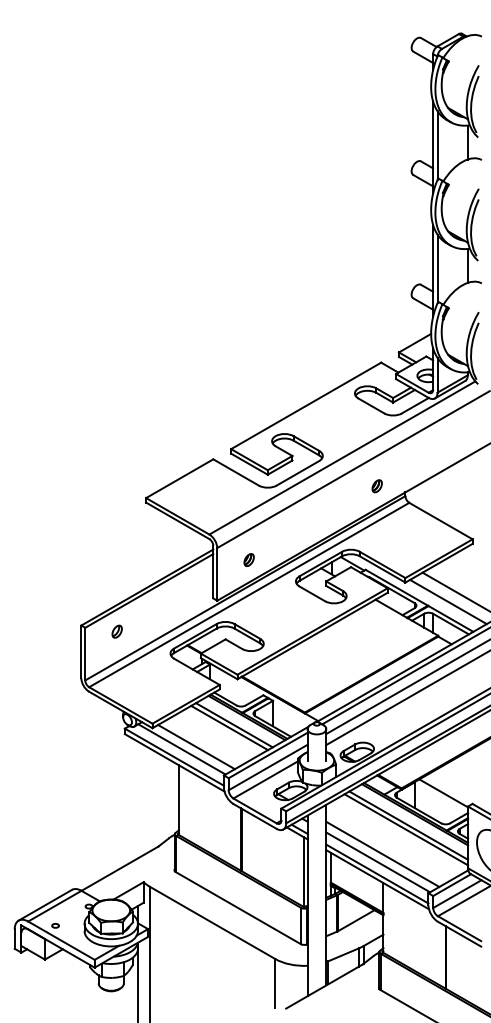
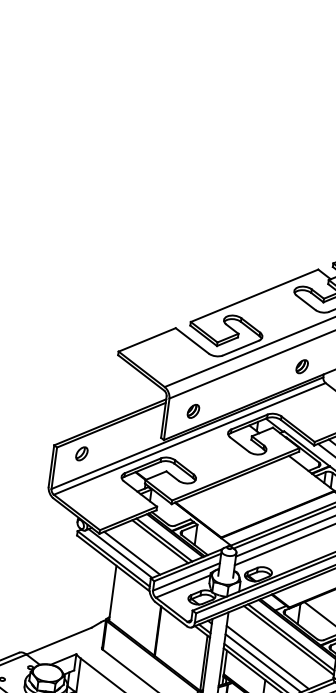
part: (376, 485) -> (301, 365), size x1.43
part: (248, 559) -> (192, 410), size x1.43
part: (116, 631) -> (81, 453), size x1.43

